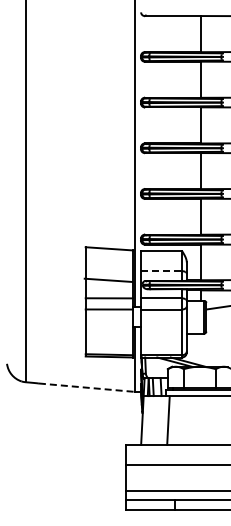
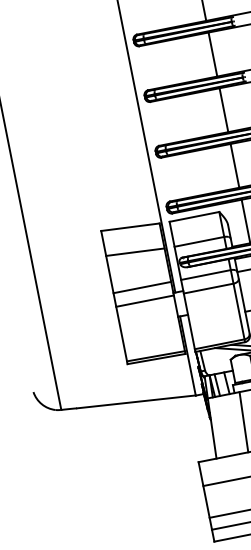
line: (162, 271) -> (200, 242), dashed -> solid
line: (107, 279) -> (134, 251), moved
line: (87, 387) -> (137, 401), dashed -> solid

